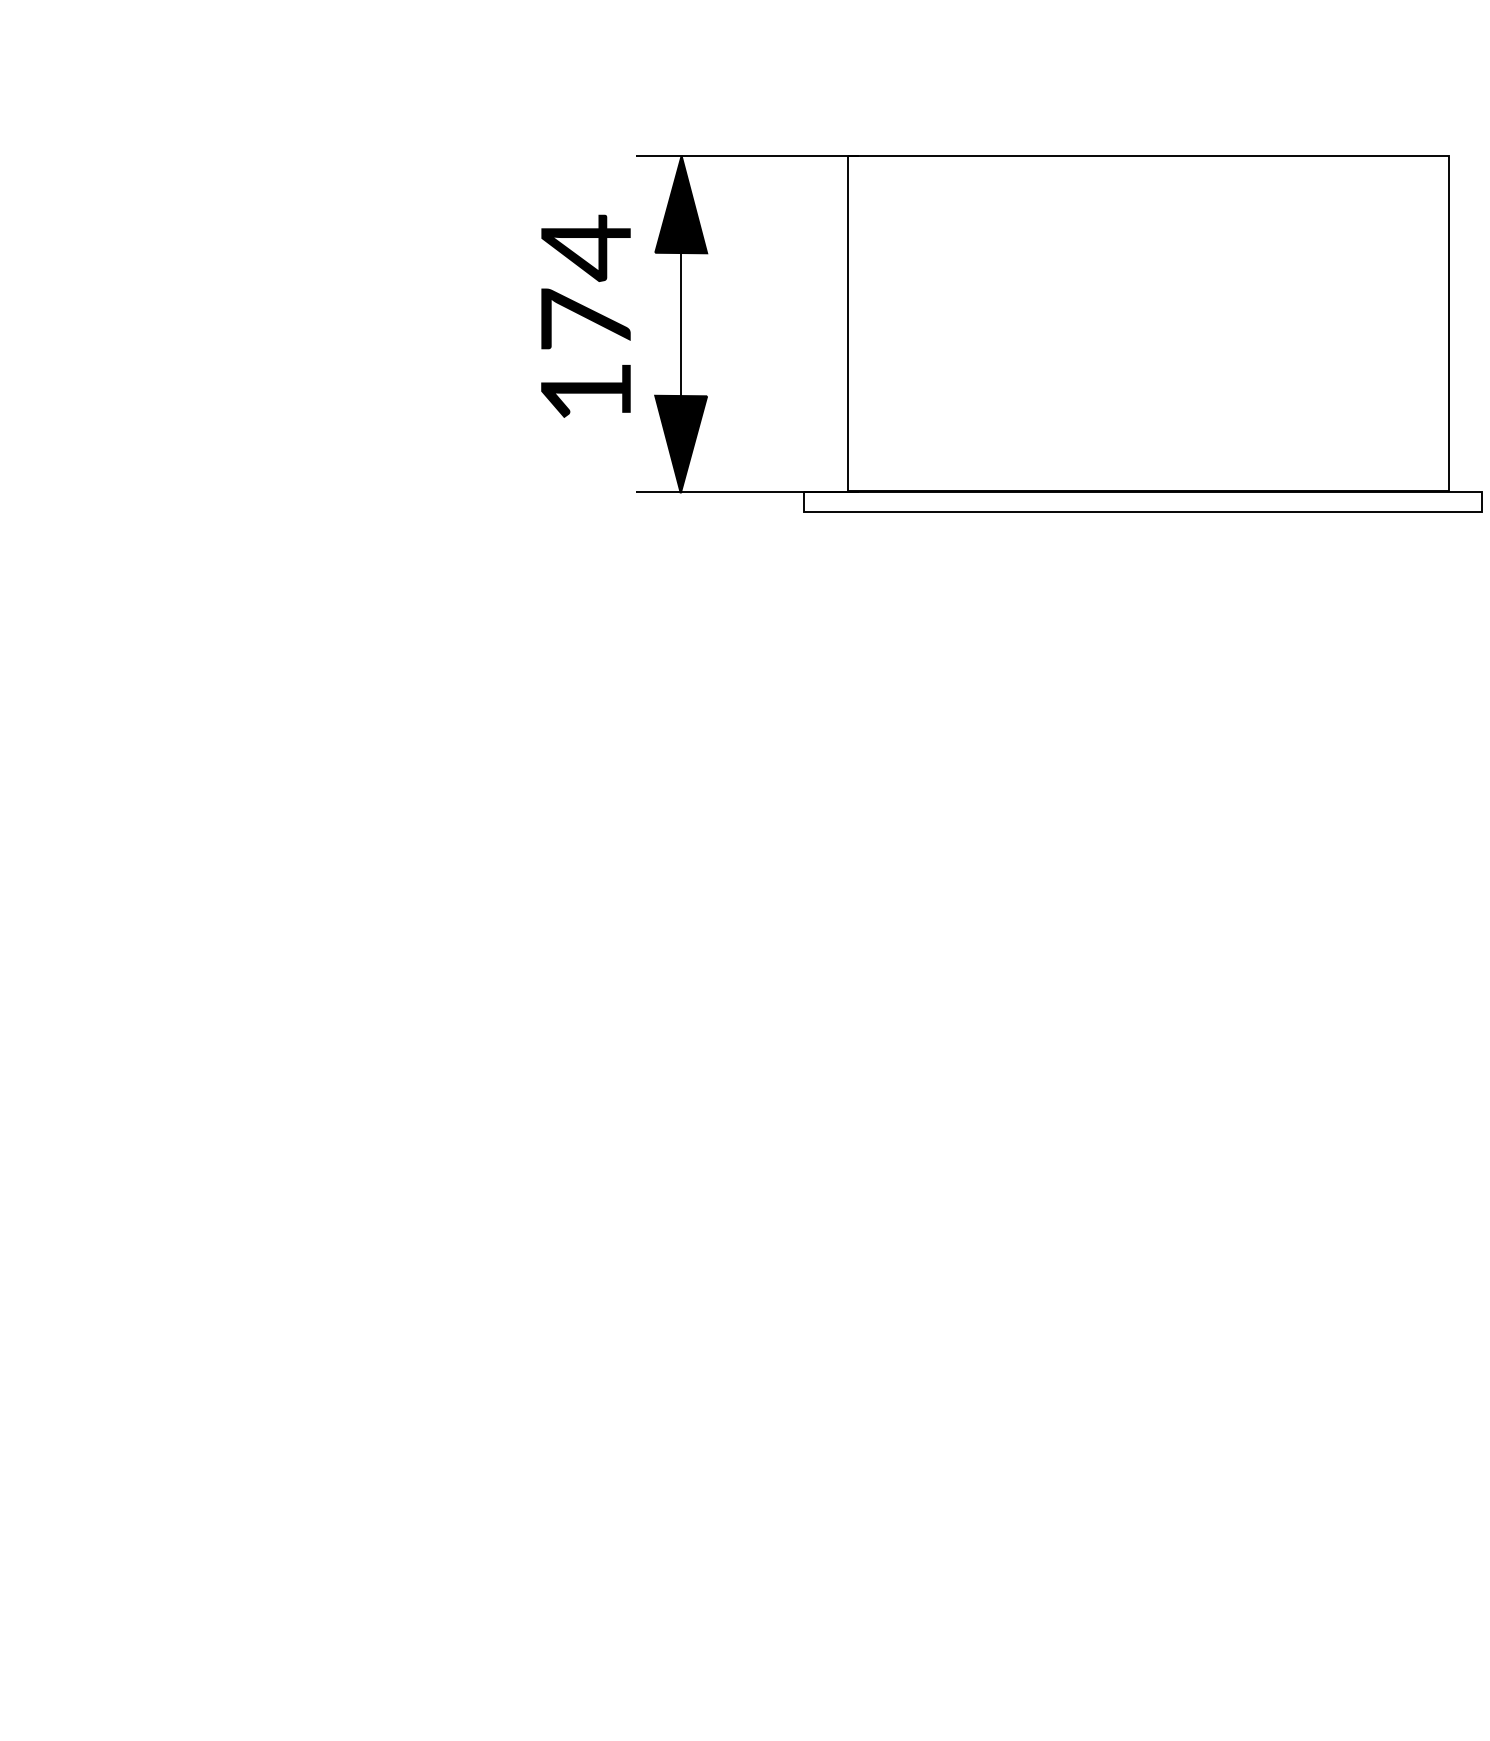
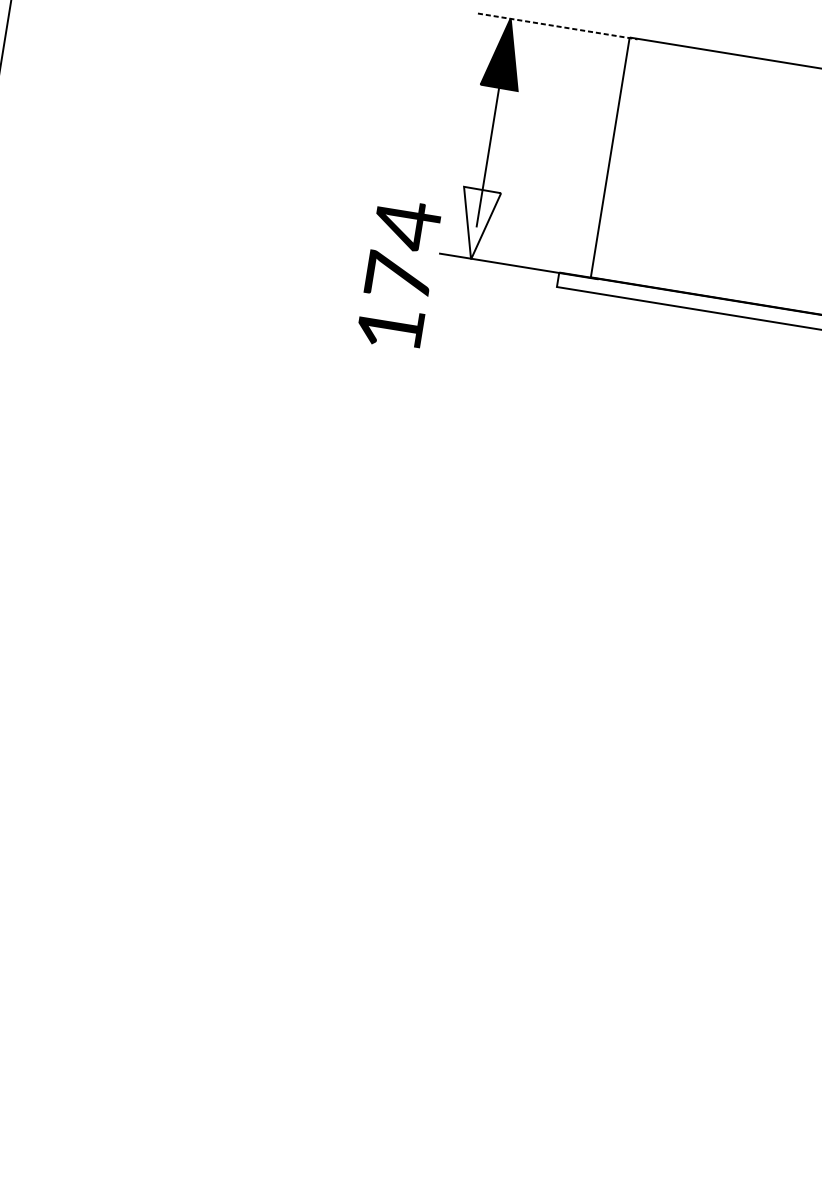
line: (747, 156) -> (557, 26), solid -> dashed
text: (585, 315) -> (398, 273), moved
fill: (681, 444) -> (477, 224), removed

